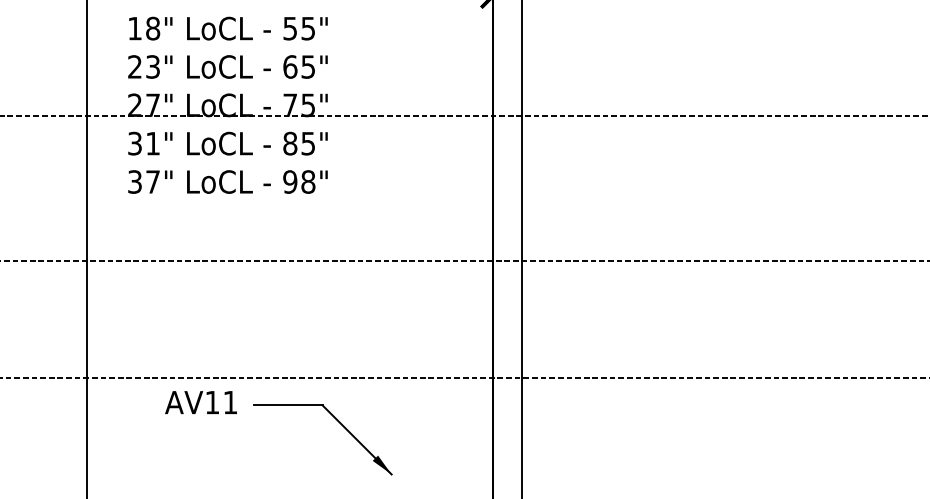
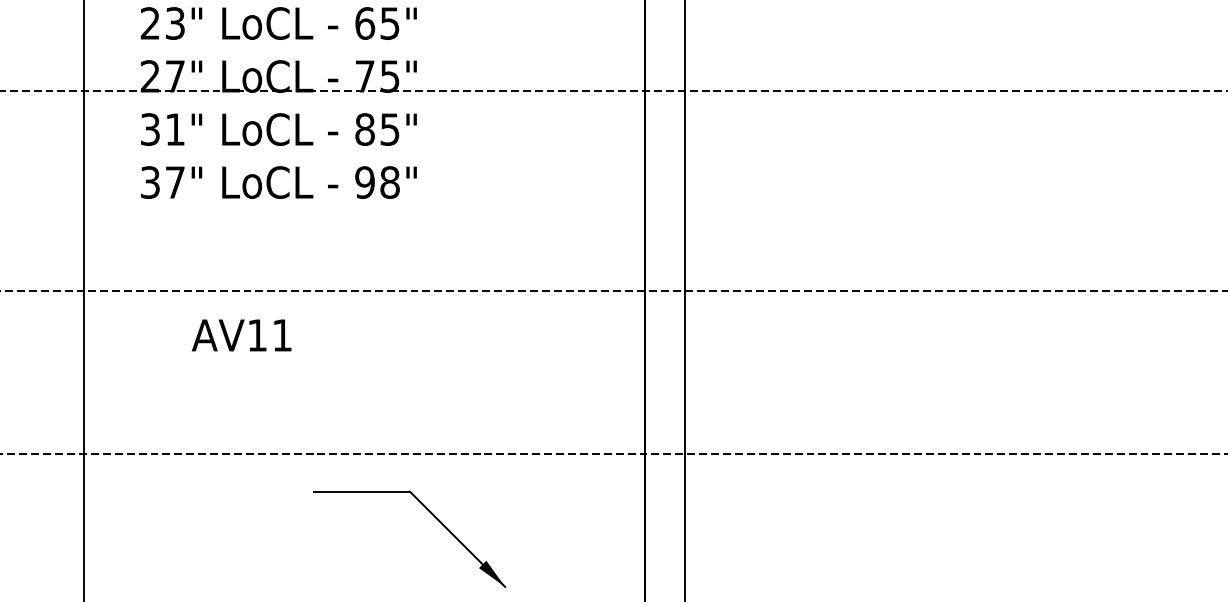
text: (200, 402) -> (240, 335), moved

